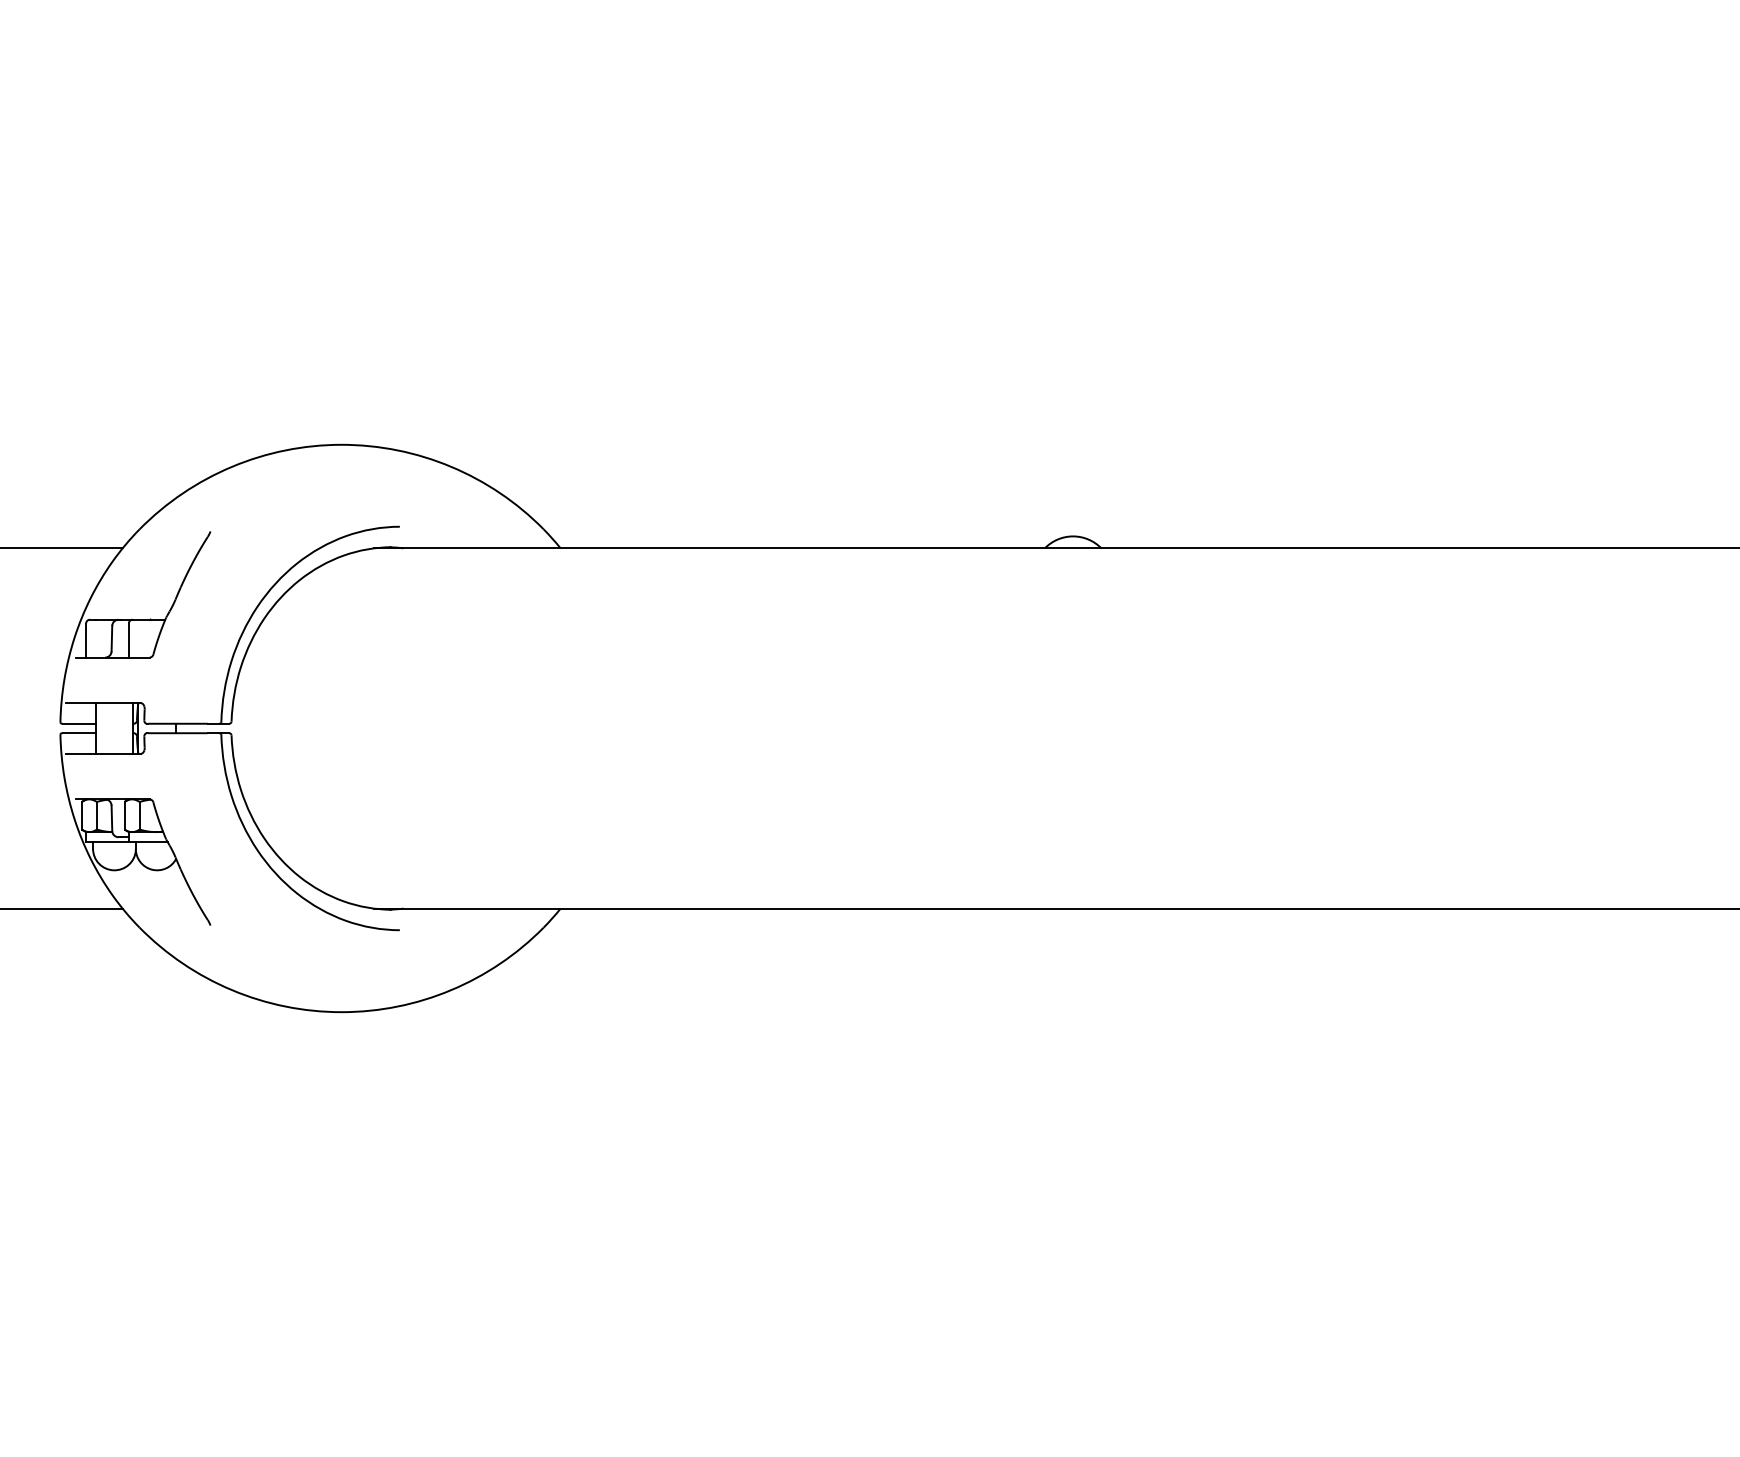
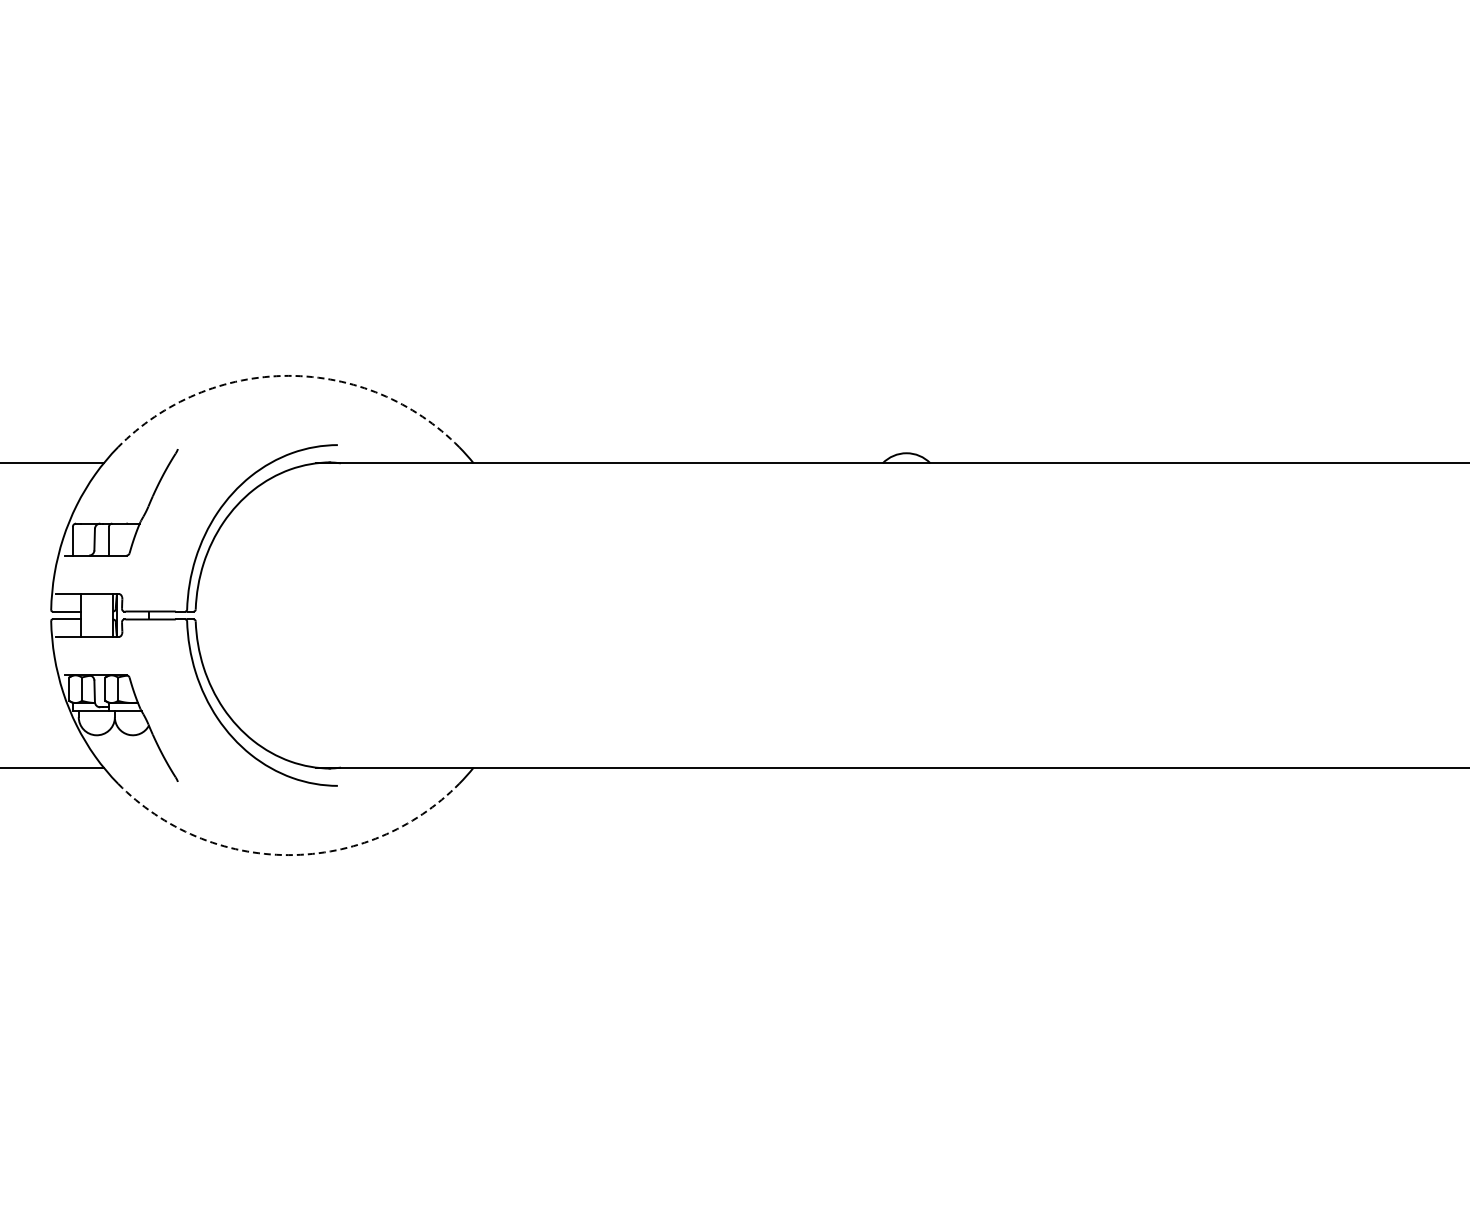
arc: (341, 444) -> (288, 375), solid -> dashed
arc: (341, 1012) -> (288, 855), solid -> dashed

